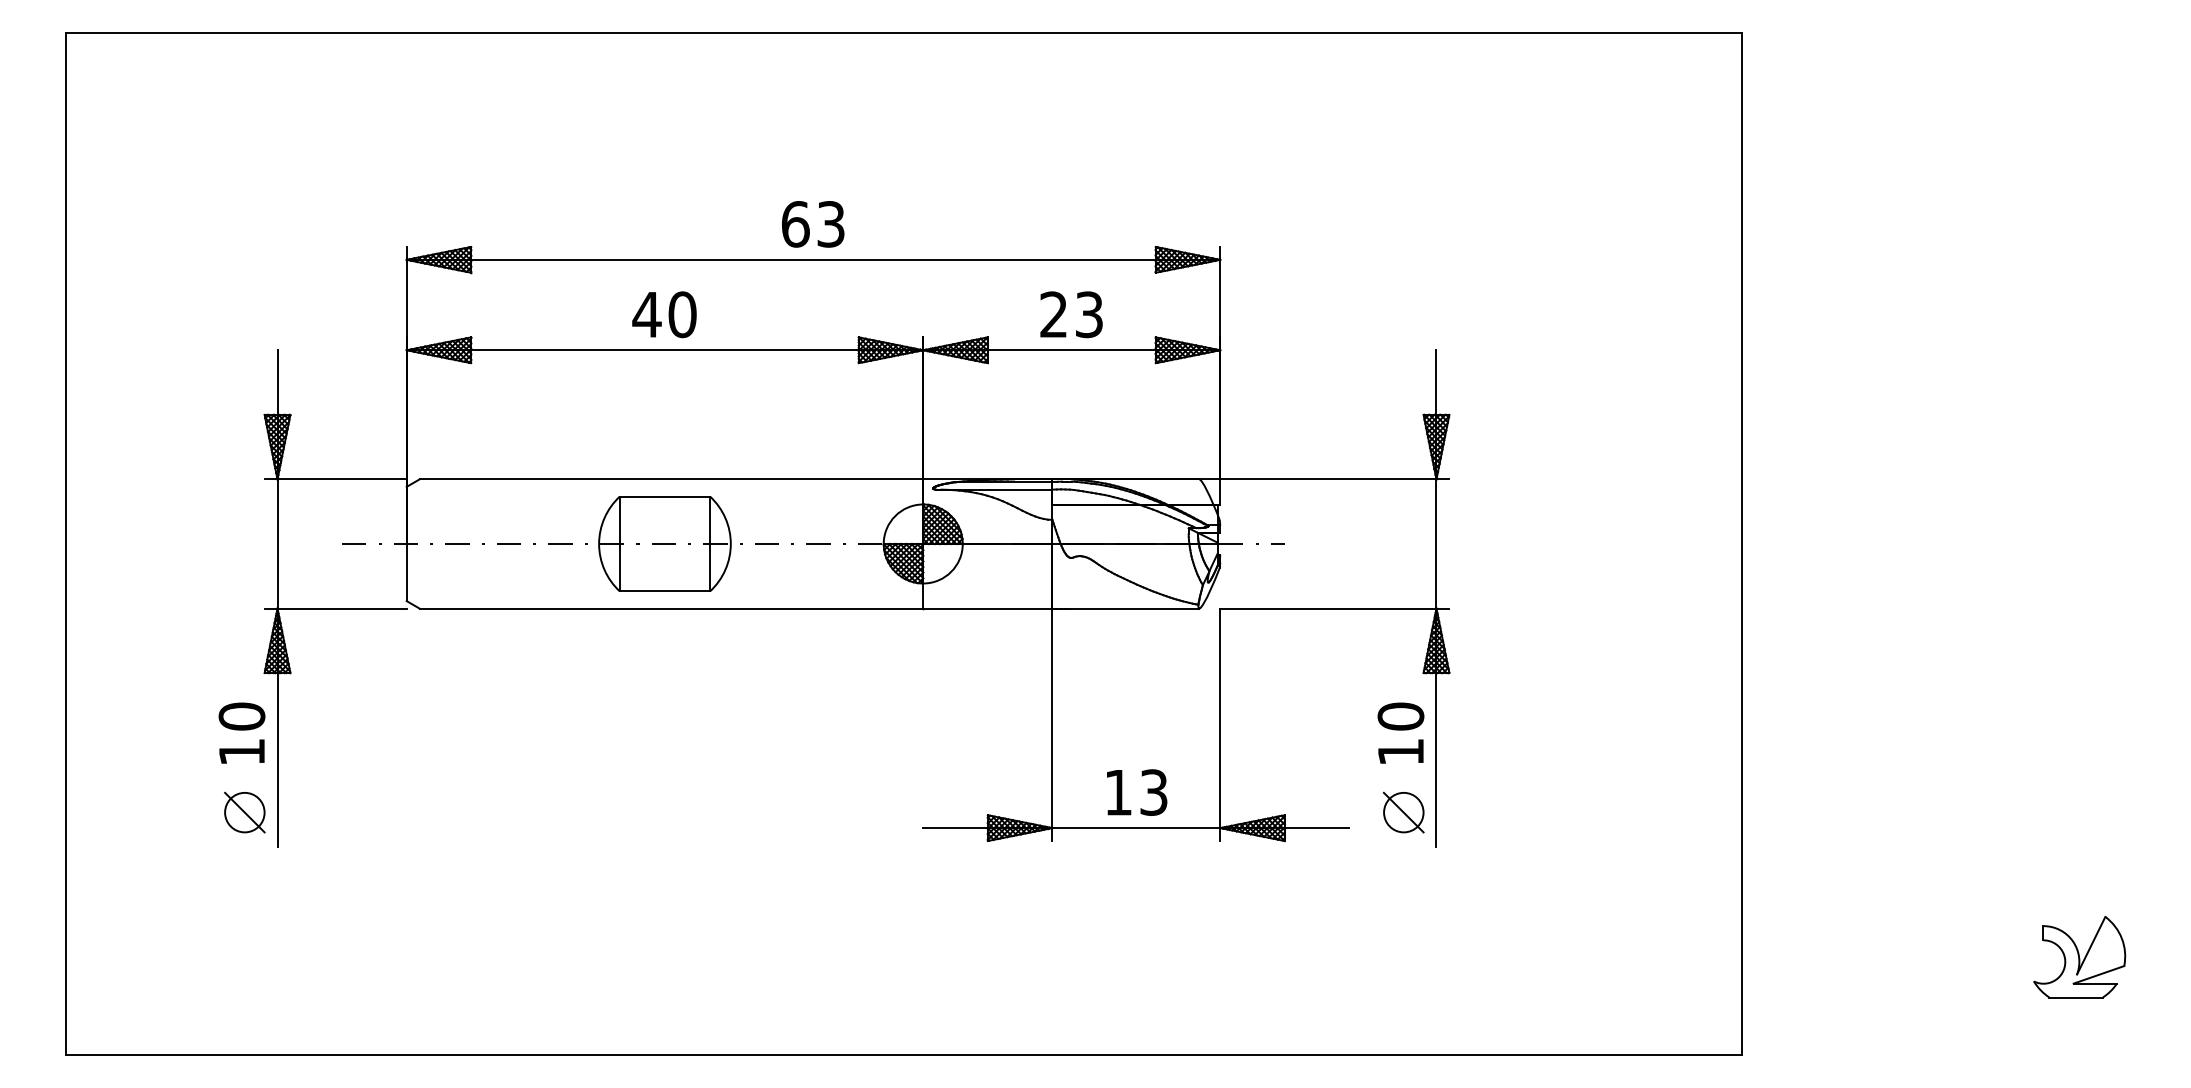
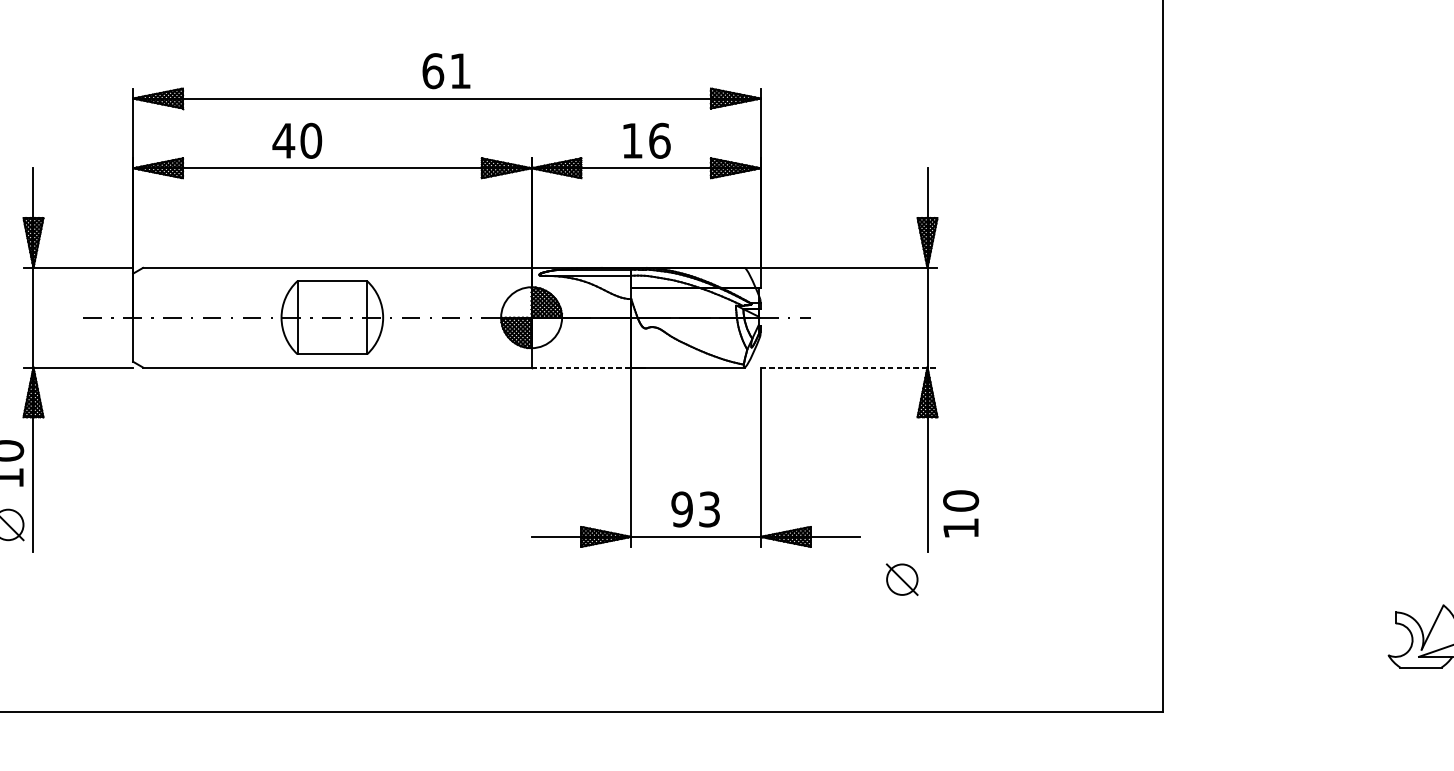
text: (830, 224) -> (460, 71), 63 -> 61
text: (664, 314) -> (297, 140), moved
text: (1071, 314) -> (645, 140), 23 -> 16
line: (987, 608) -> (581, 367), solid -> dashed
line: (1334, 608) -> (848, 367), solid -> dashed
text: (1400, 732) -> (960, 513), moved
text: (1118, 792) -> (682, 509), 13 -> 93
part: (1403, 812) -> (902, 579), moved

